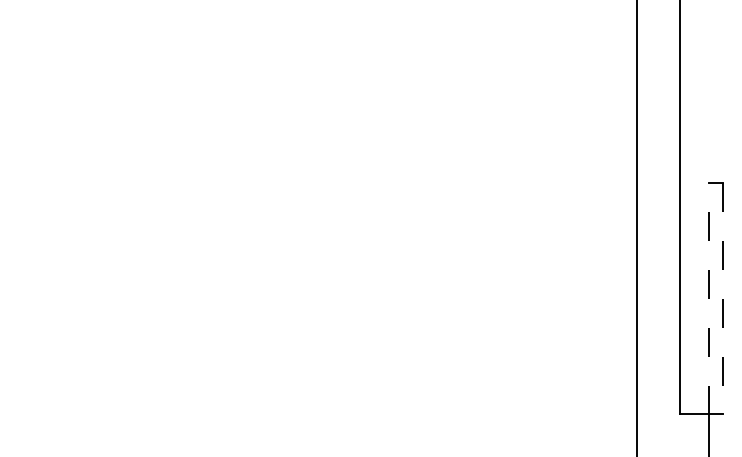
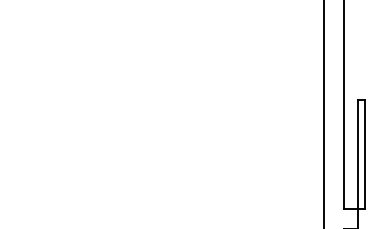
line: (708, 299) -> (357, 154), dashed -> solid
line: (723, 299) -> (364, 154), dashed -> solid

